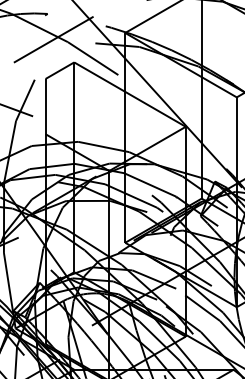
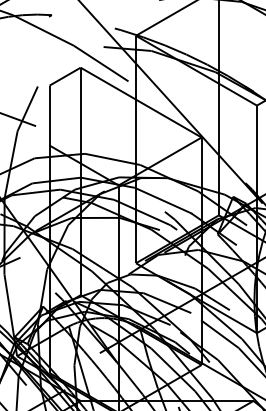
line: (53, 40) -> (58, 43), removed

